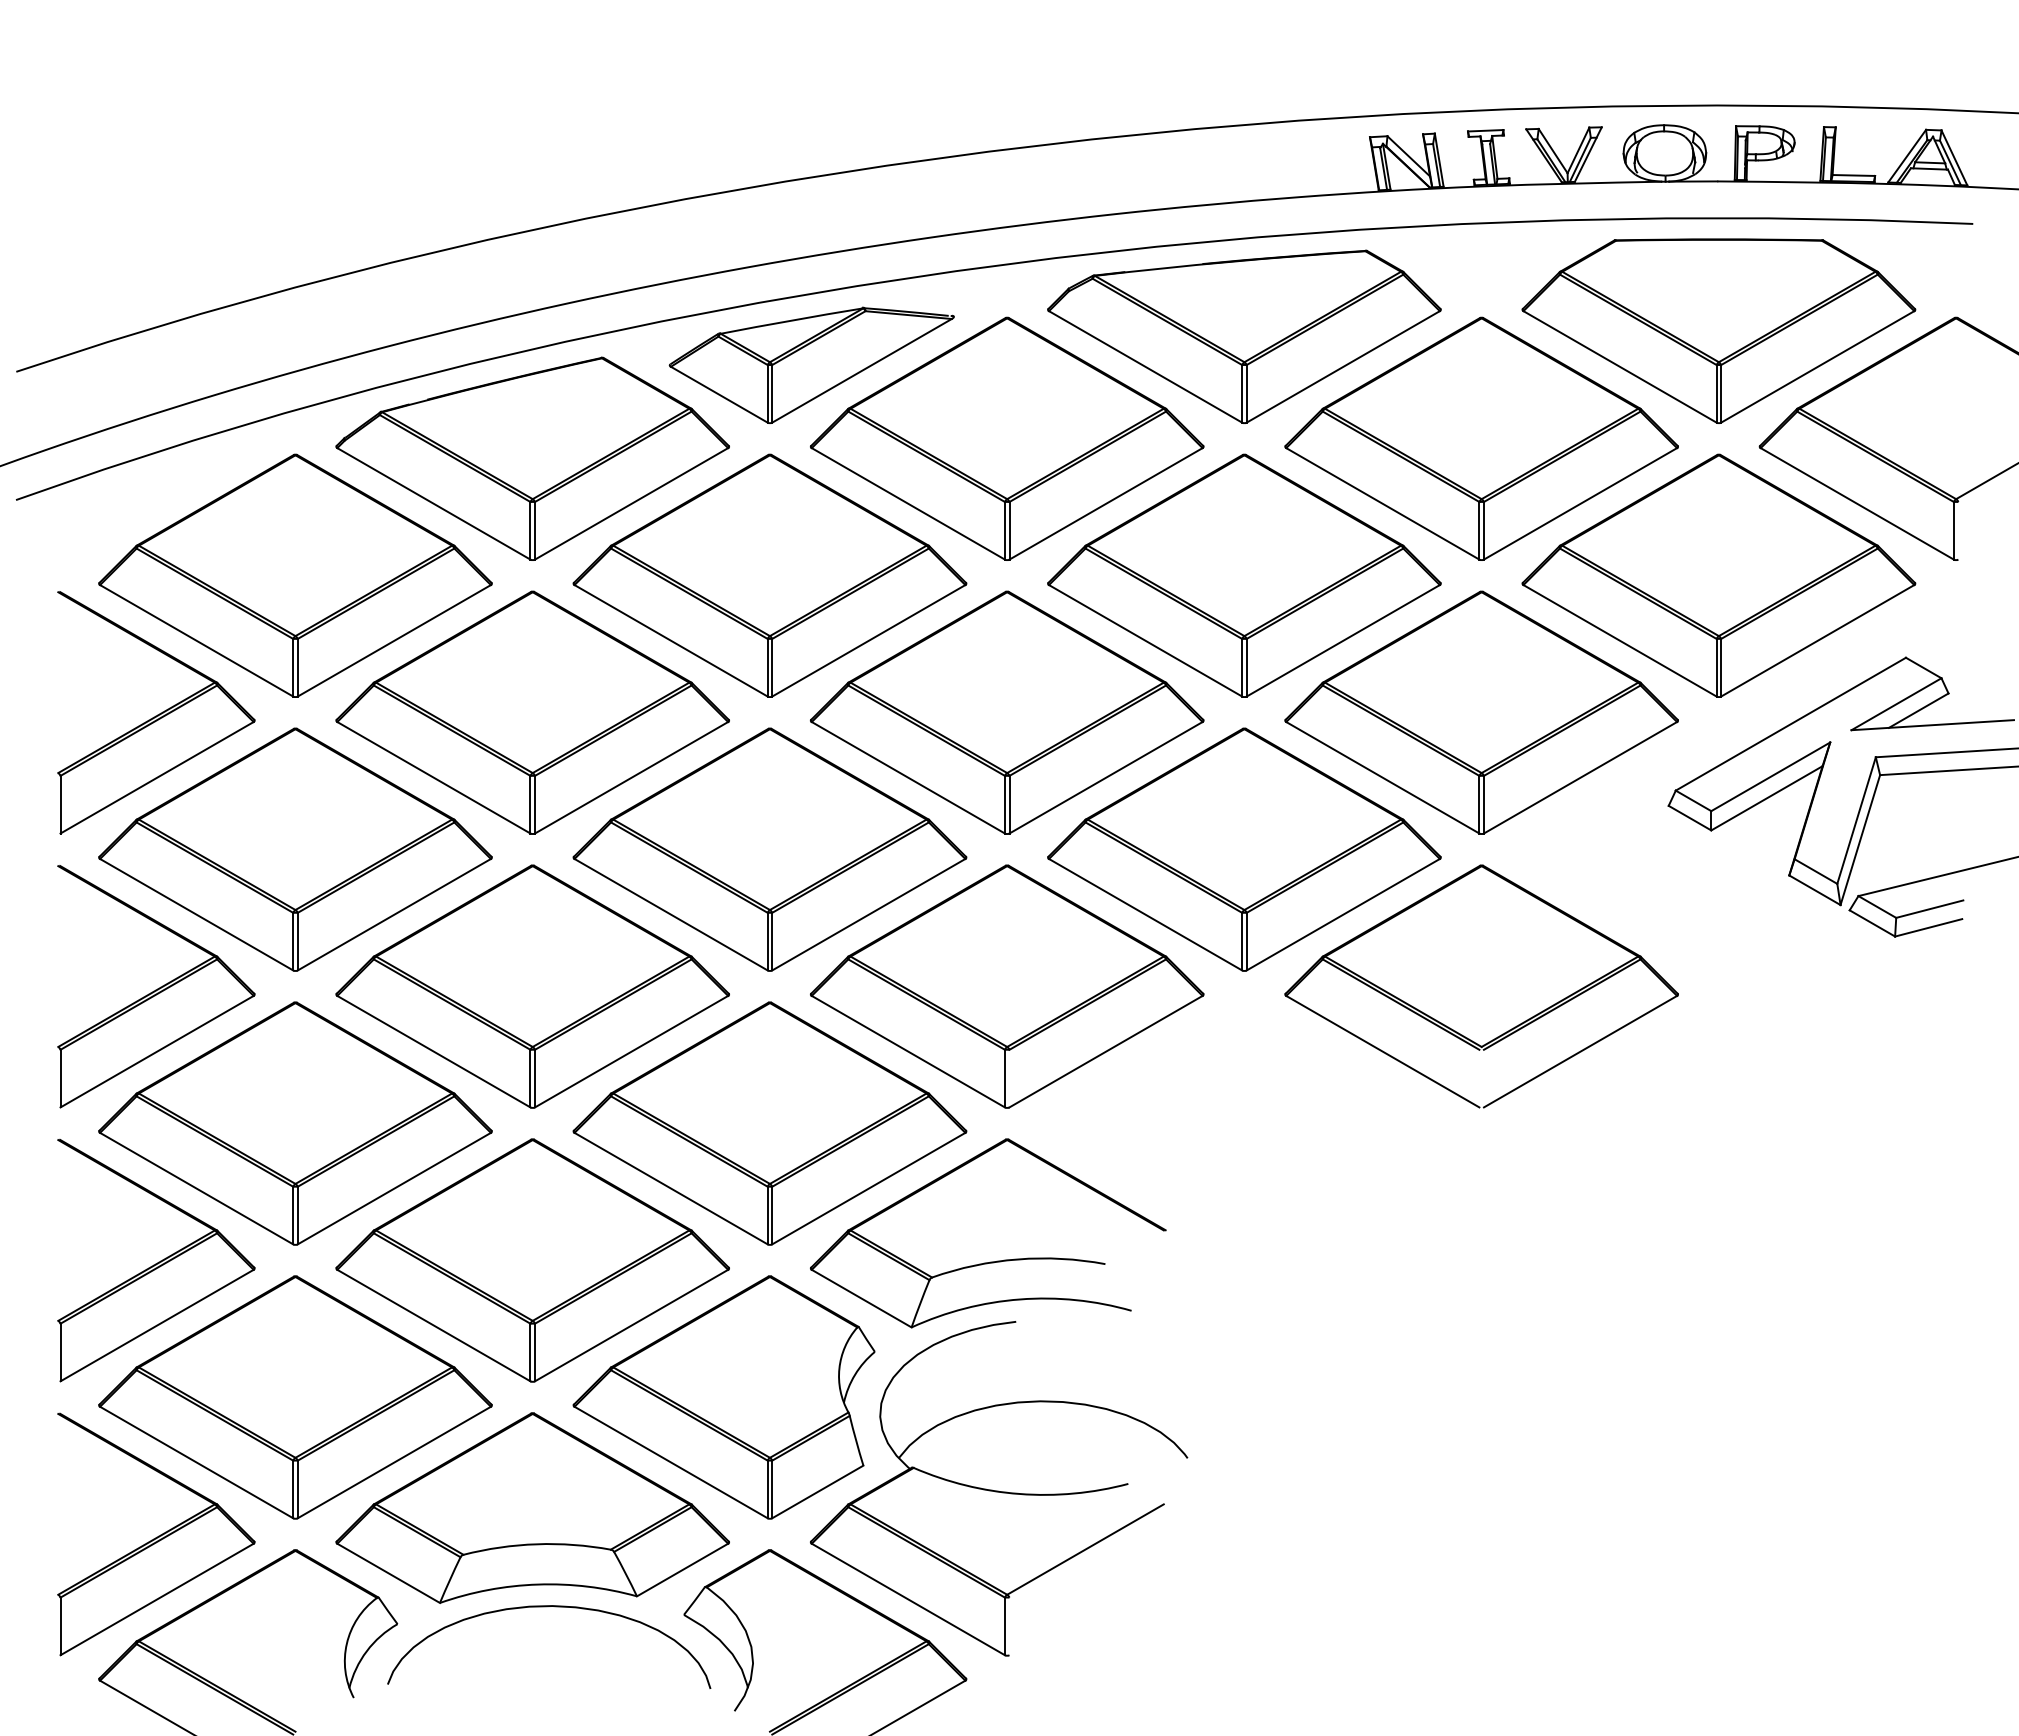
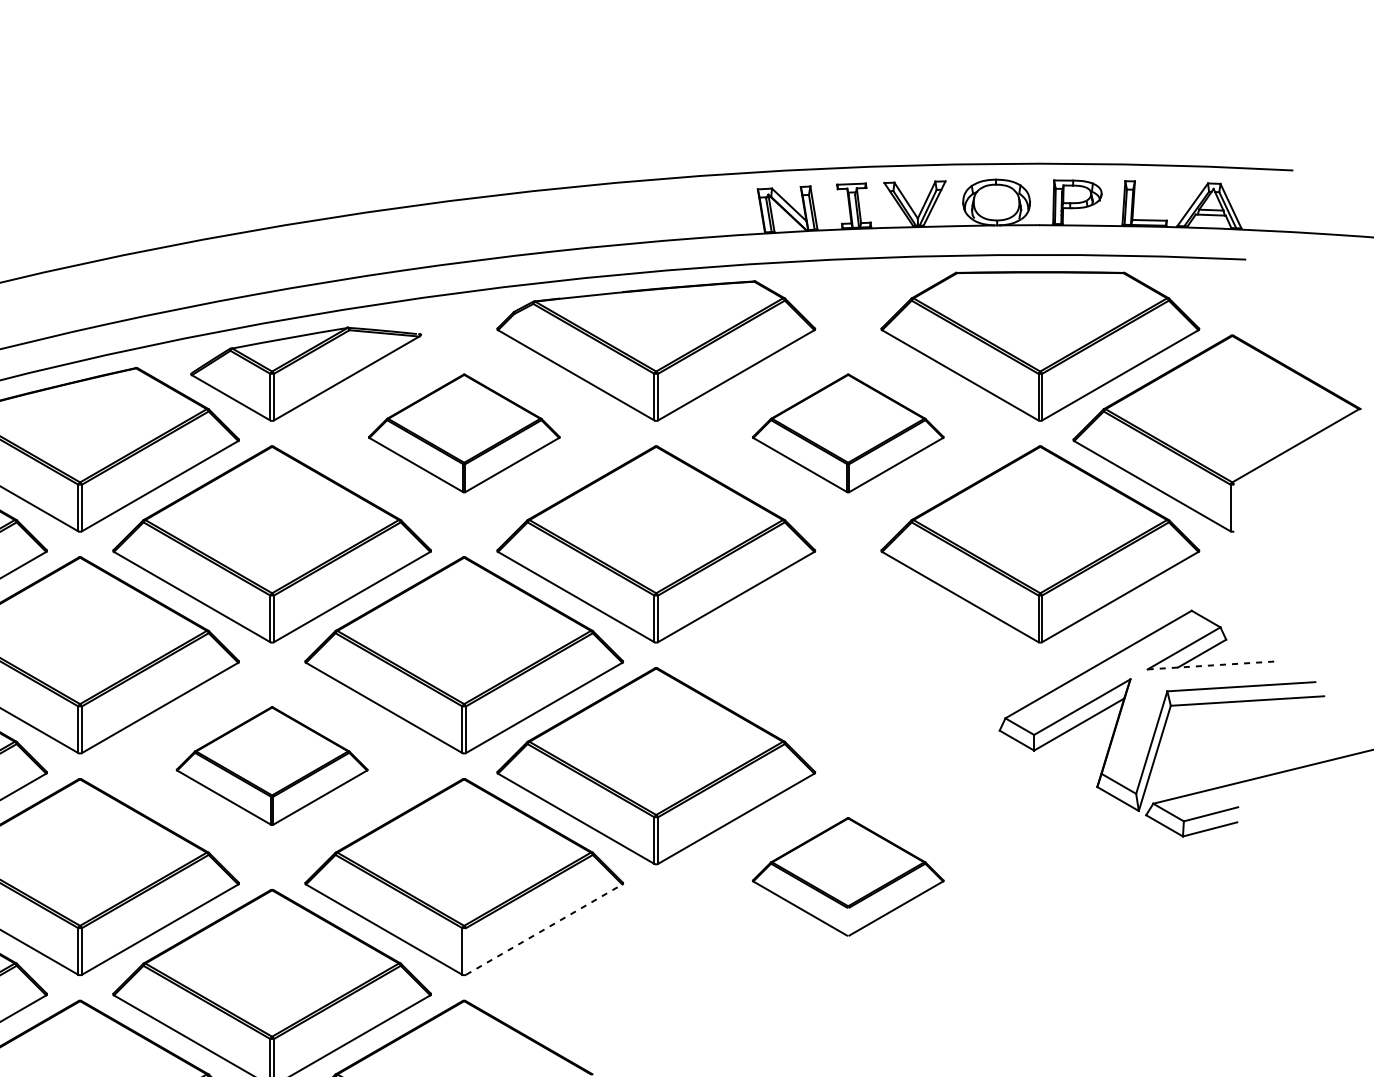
part: (1007, 438) -> (464, 433), size x0.6
part: (1481, 438) -> (848, 433), size x0.6
part: (1481, 712) -> (848, 655), removed
line: (1933, 725) -> (1214, 665), solid -> dashed
part: (769, 849) -> (271, 765), size x0.6
part: (1481, 986) -> (848, 876), size x0.6
line: (1106, 1051) -> (544, 929), solid -> dashed

